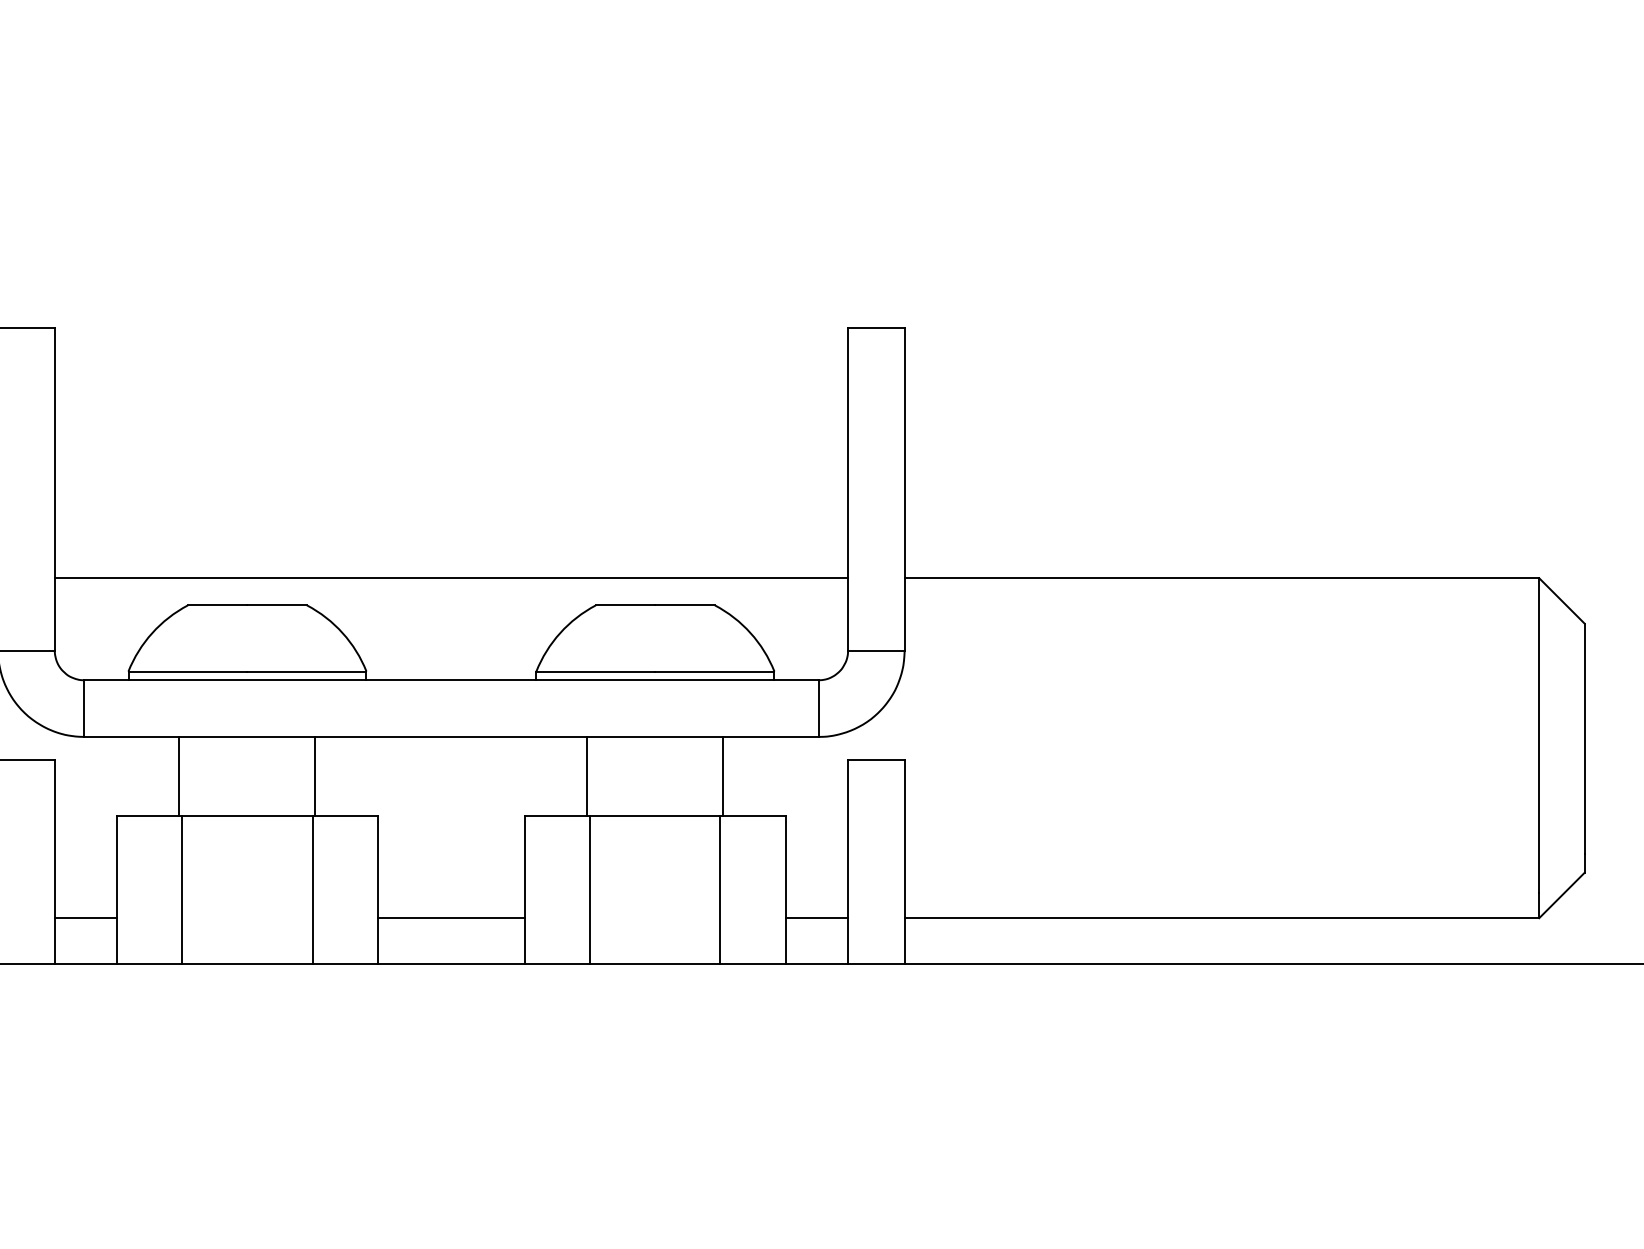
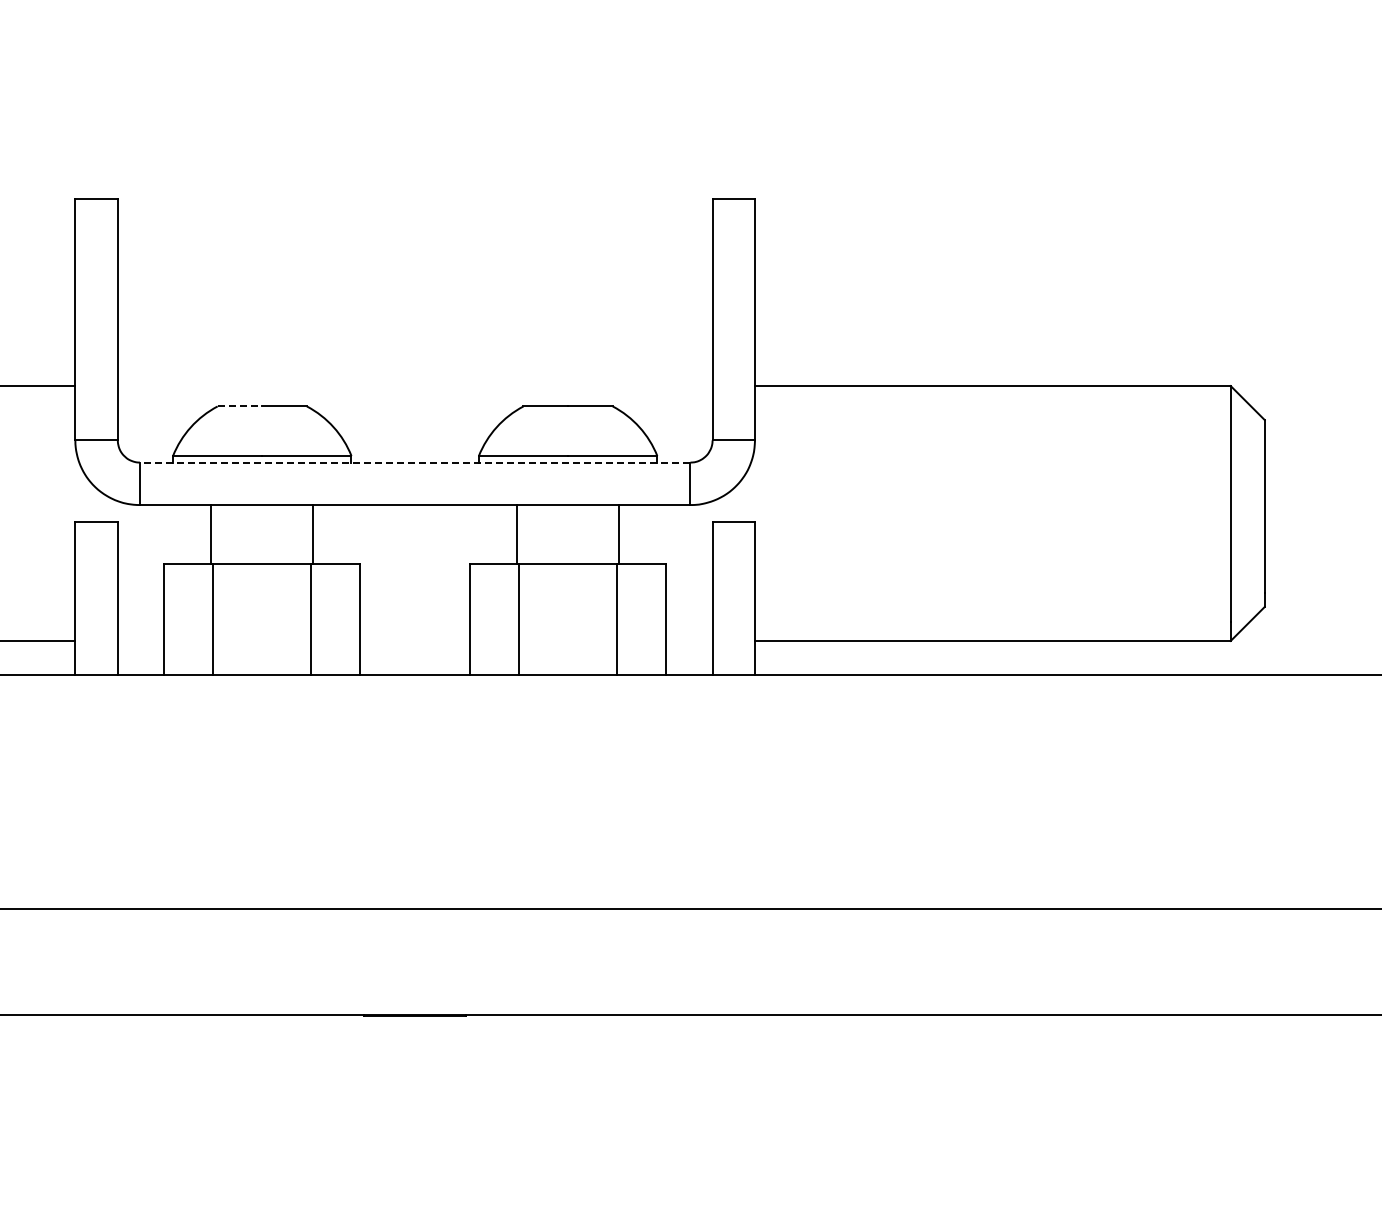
line: (450, 578) -> (414, 386), removed
line: (218, 605) -> (240, 406), solid -> dashed
line: (450, 680) -> (414, 462), solid -> dashed
line: (85, 917) -> (140, 640), removed
line: (451, 917) -> (415, 640), removed
line: (817, 917) -> (689, 640), removed

